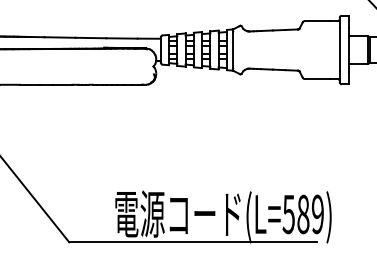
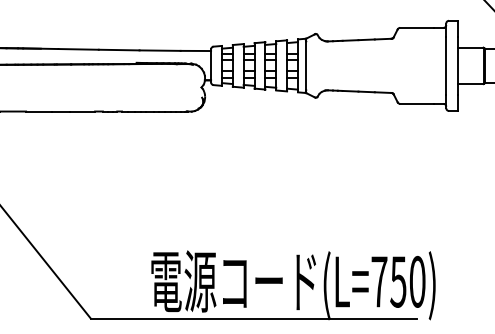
text: (302, 214) -> (397, 282), (L=589) -> (L=750)

